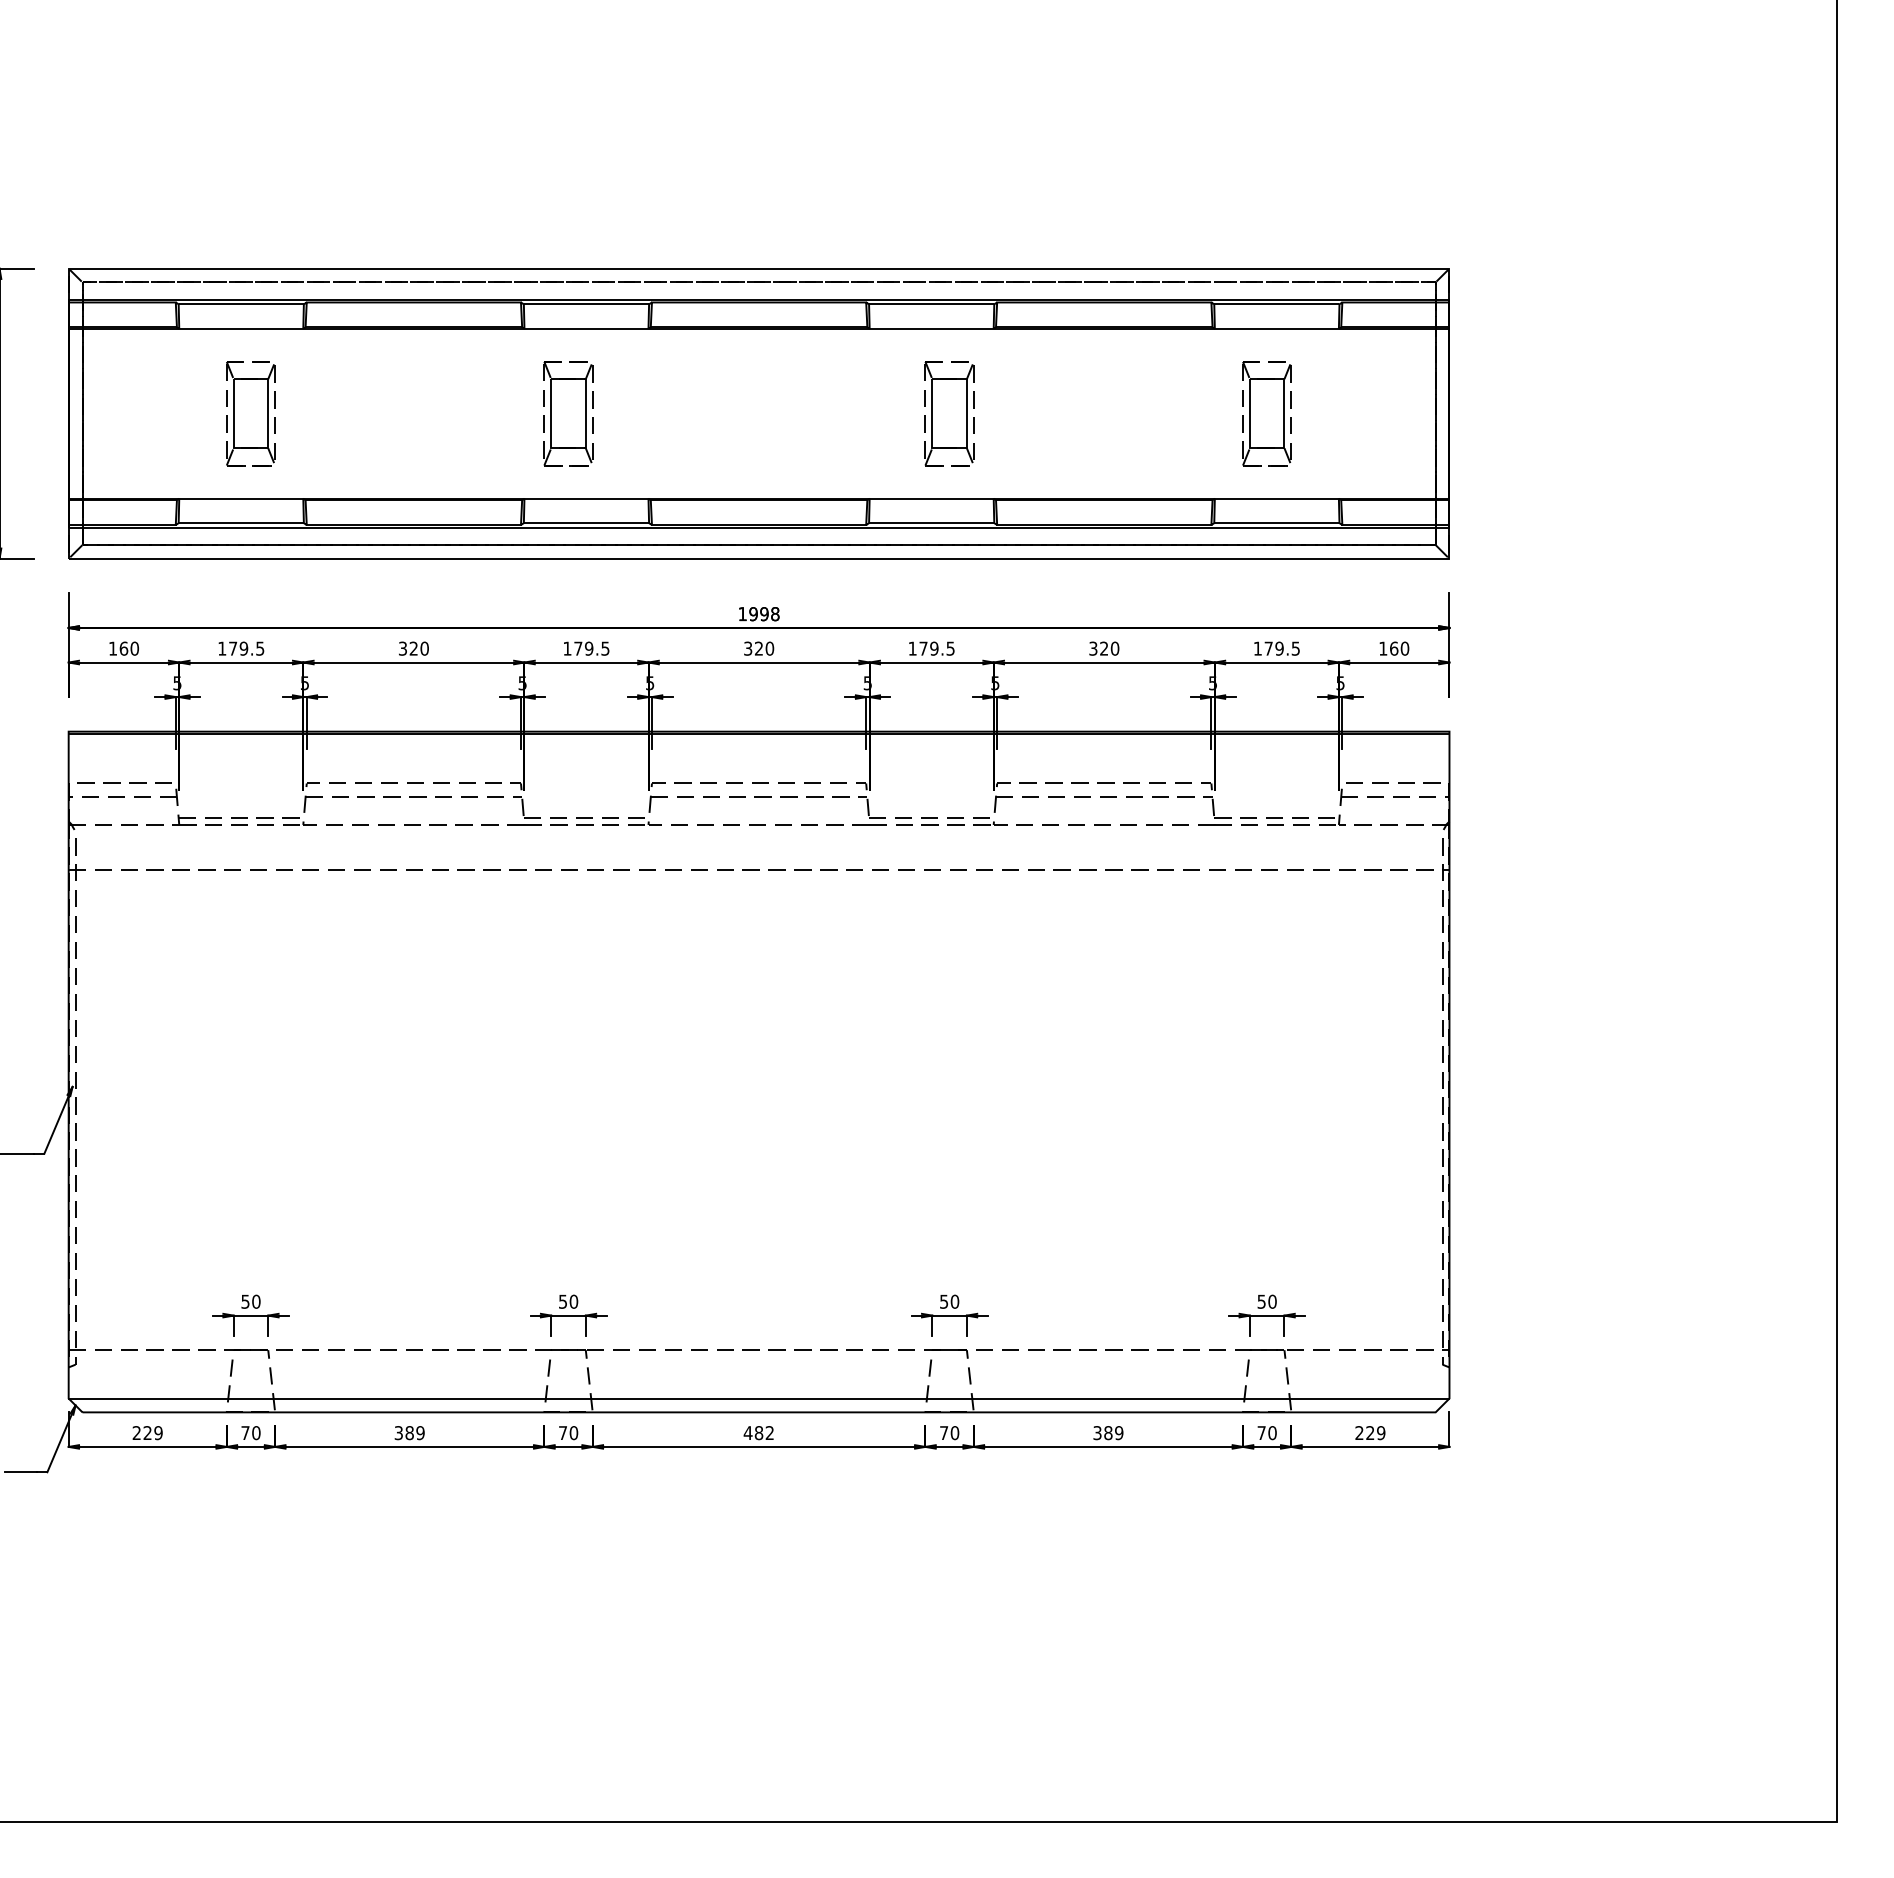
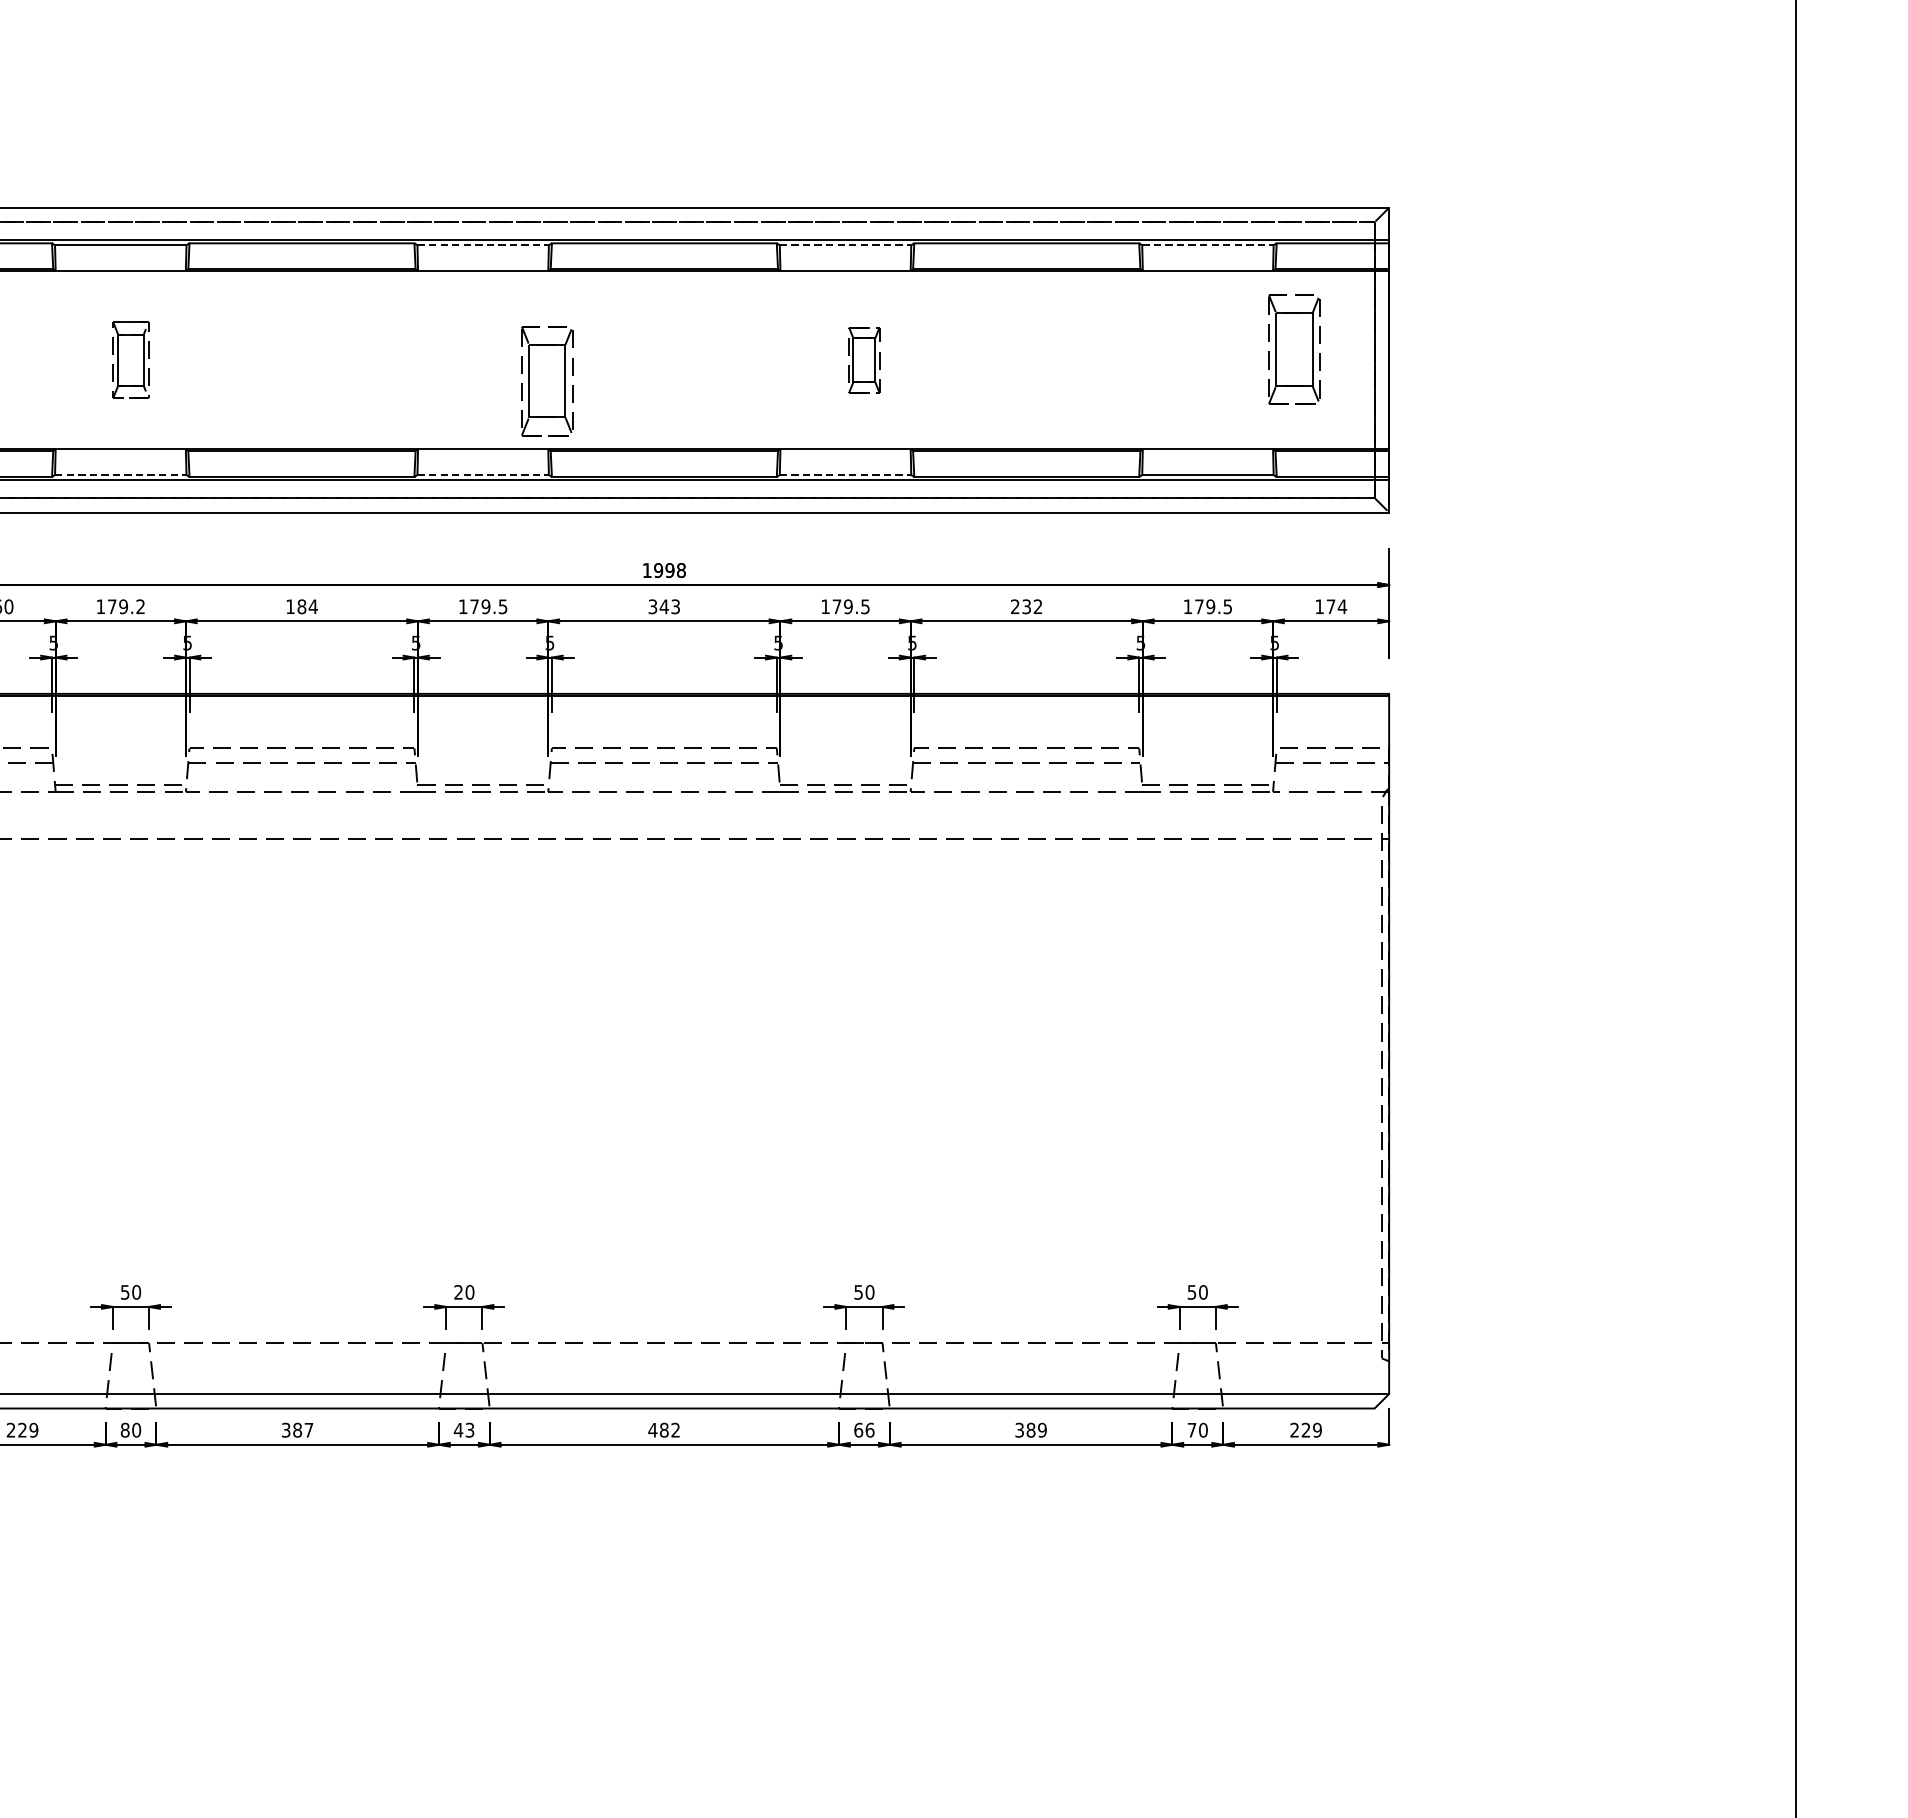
line: (586, 304) -> (483, 245), solid -> dashed
line: (931, 304) -> (845, 245), solid -> dashed
line: (1276, 304) -> (1207, 245), solid -> dashed
part: (250, 413) -> (130, 359), size x0.7
part: (568, 413) -> (547, 380), moved
part: (949, 413) -> (864, 359), size x0.6
part: (1266, 413) -> (1293, 349), moved
line: (241, 523) -> (121, 475), solid -> dashed
line: (586, 523) -> (483, 475), solid -> dashed
line: (931, 523) -> (845, 475), solid -> dashed
text: (260, 648) -> (140, 606), 179.5 -> 179.2
text: (414, 648) -> (302, 606), 320 -> 184
text: (764, 648) -> (670, 606), 320 -> 343
text: (1104, 648) -> (1026, 606), 320 -> 232
text: (1399, 648) -> (1336, 606), 160 -> 174
text: (562, 1301) -> (458, 1292), 50 -> 20
text: (245, 1433) -> (125, 1430), 70 -> 80
text: (420, 1433) -> (308, 1430), 389 -> 387
text: (568, 1433) -> (464, 1430), 70 -> 43
text: (949, 1433) -> (864, 1430), 70 -> 66

